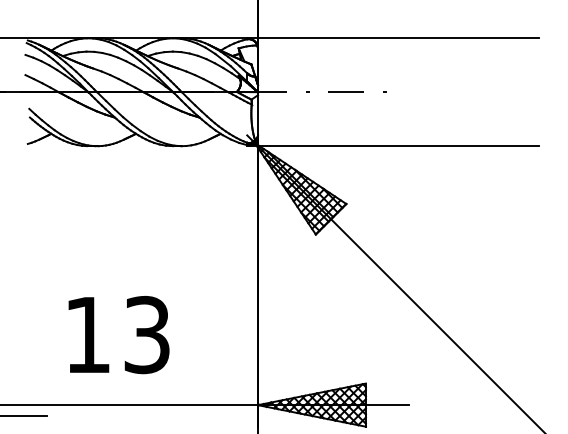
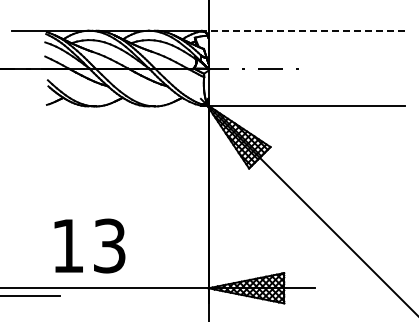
line: (391, 37) -> (302, 30), solid -> dashed
text: (118, 334) -> (89, 245), moved

